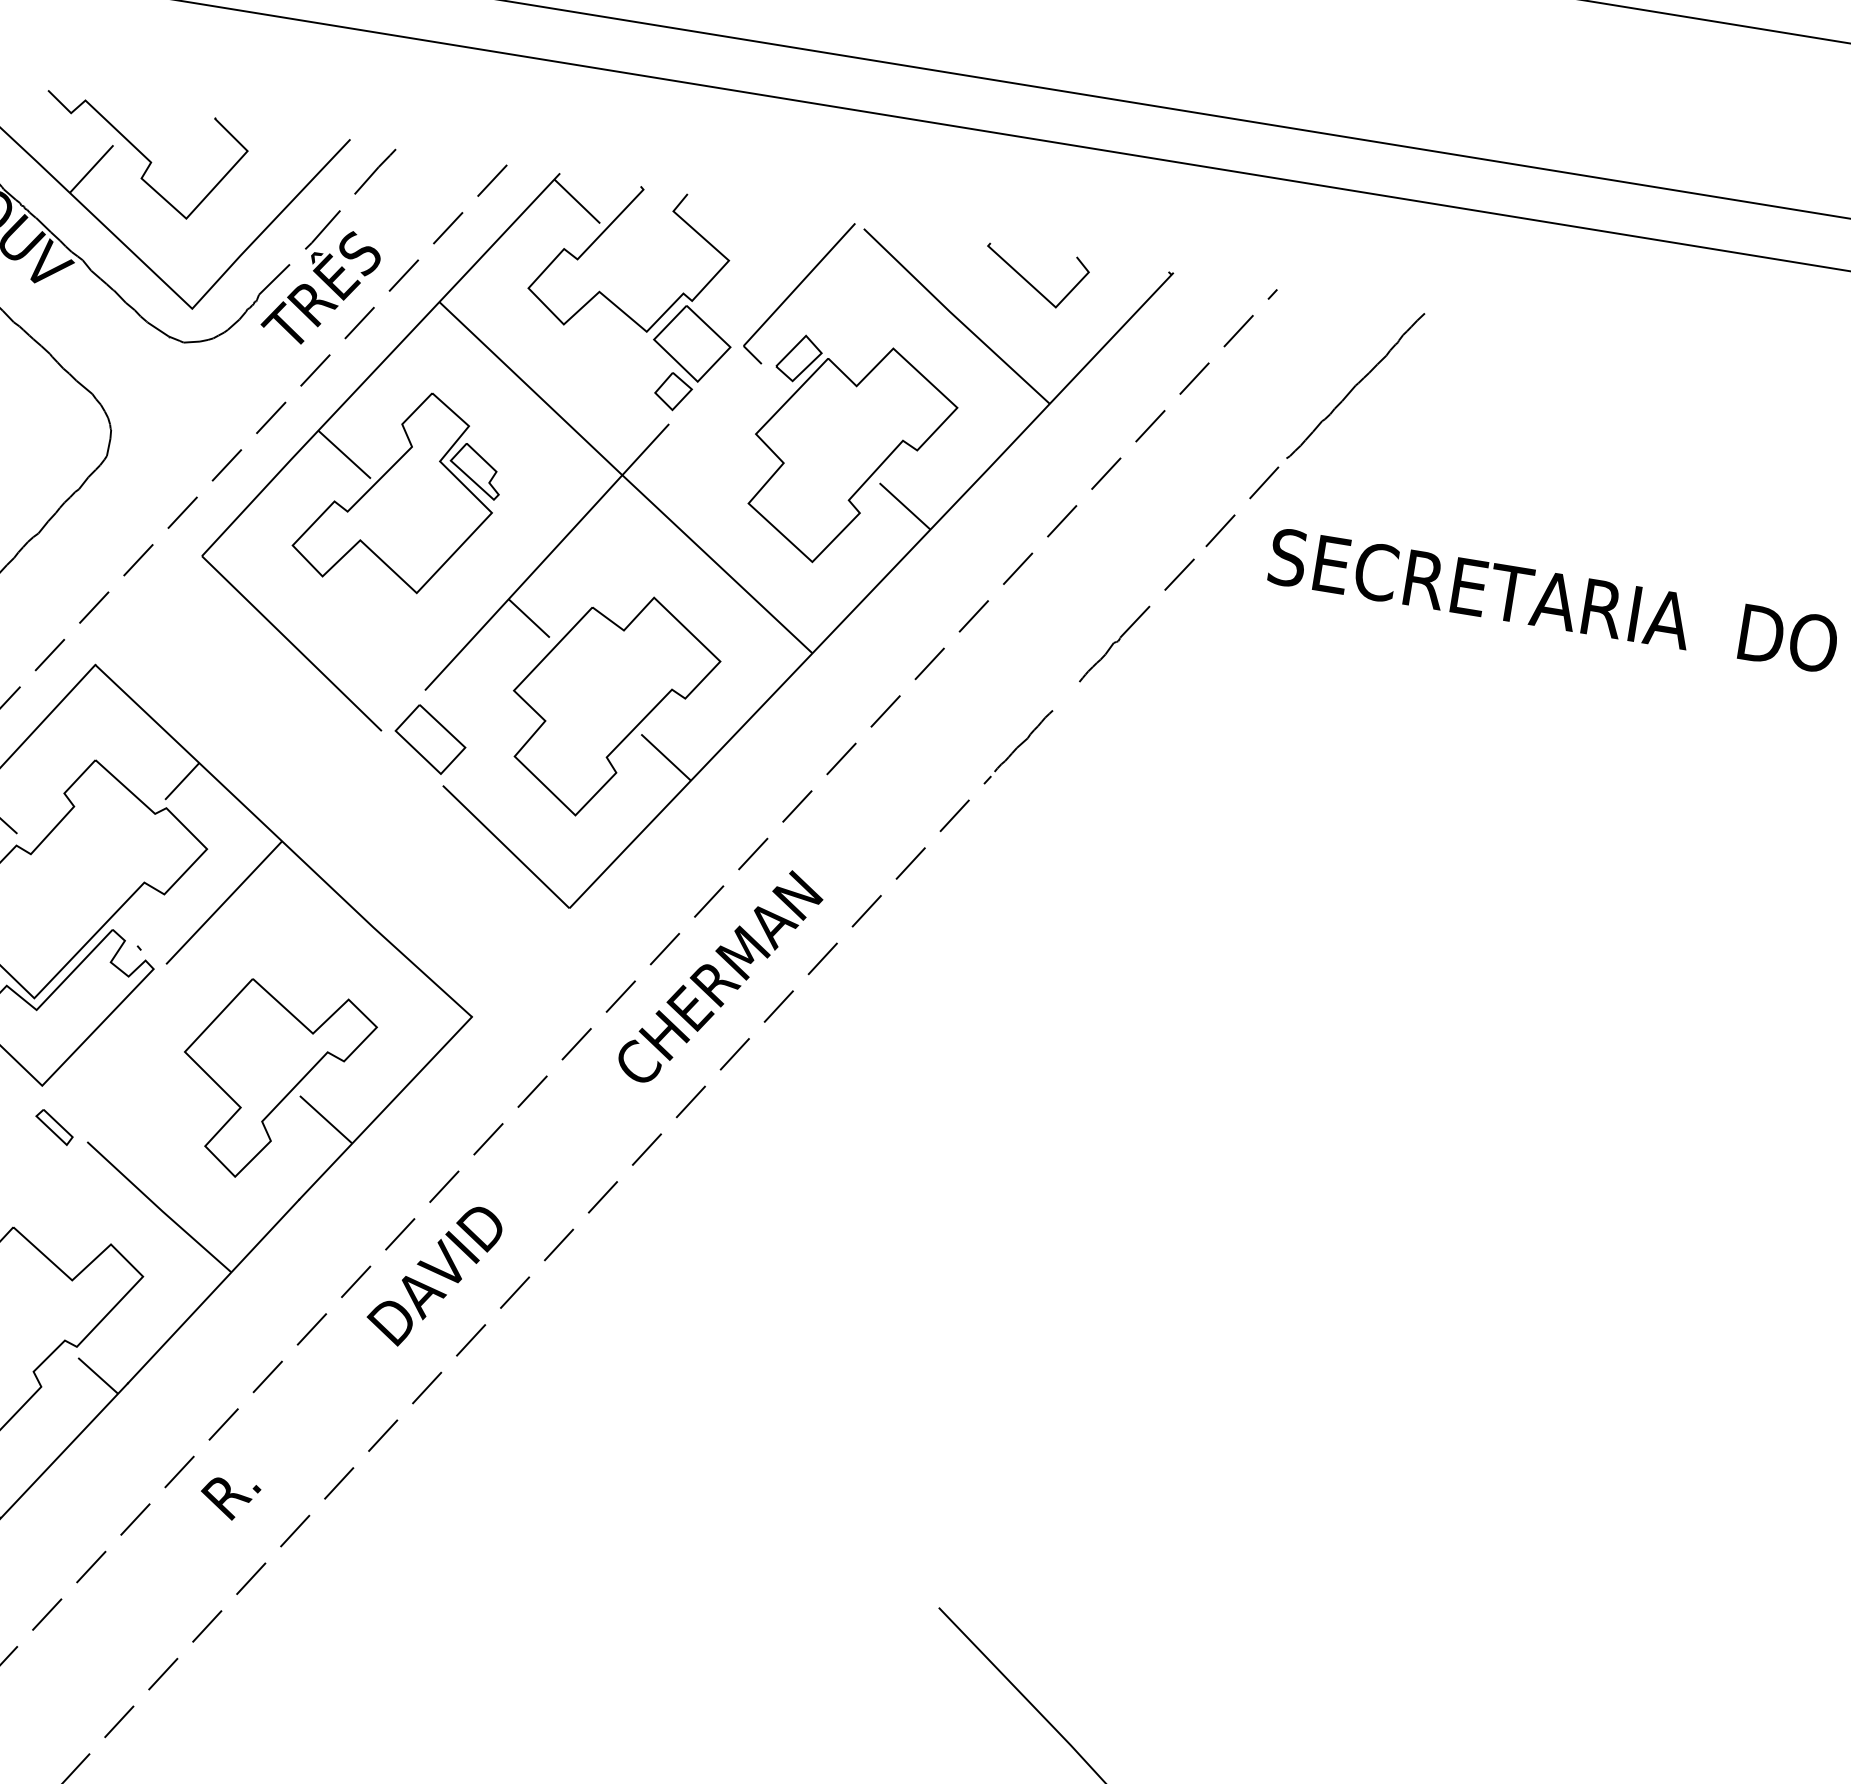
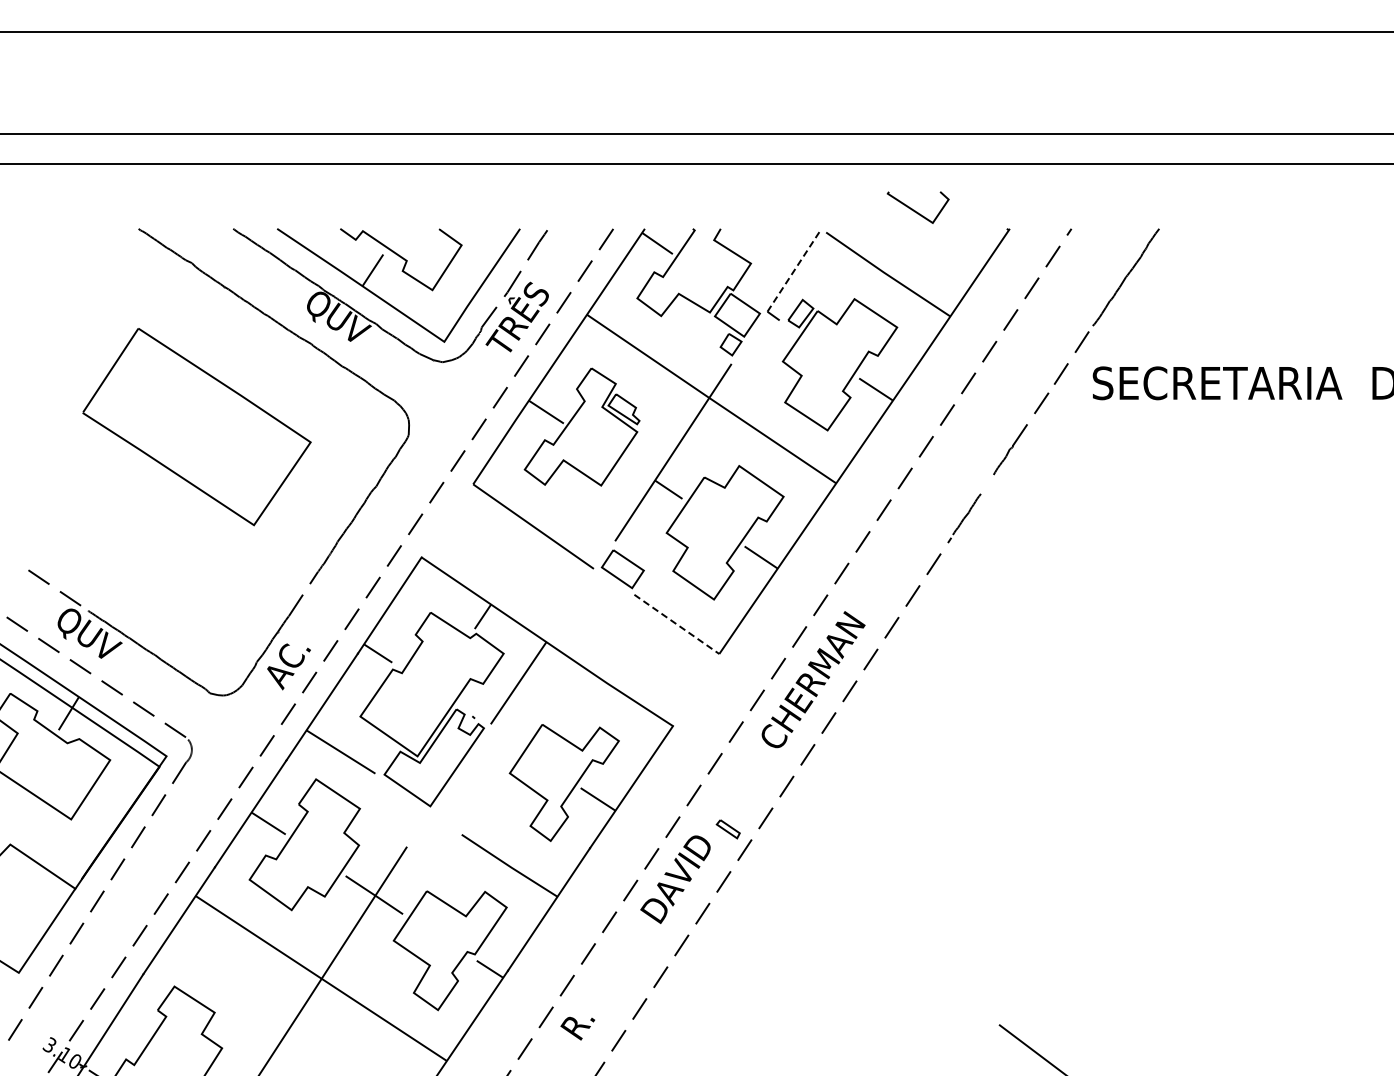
line: (1030, 281) -> (915, 210), moved
line: (800, 284) -> (794, 270), solid -> dashed
line: (505, 847) -> (676, 624), solid -> dashed
part: (52, 1127) -> (727, 829), moved

